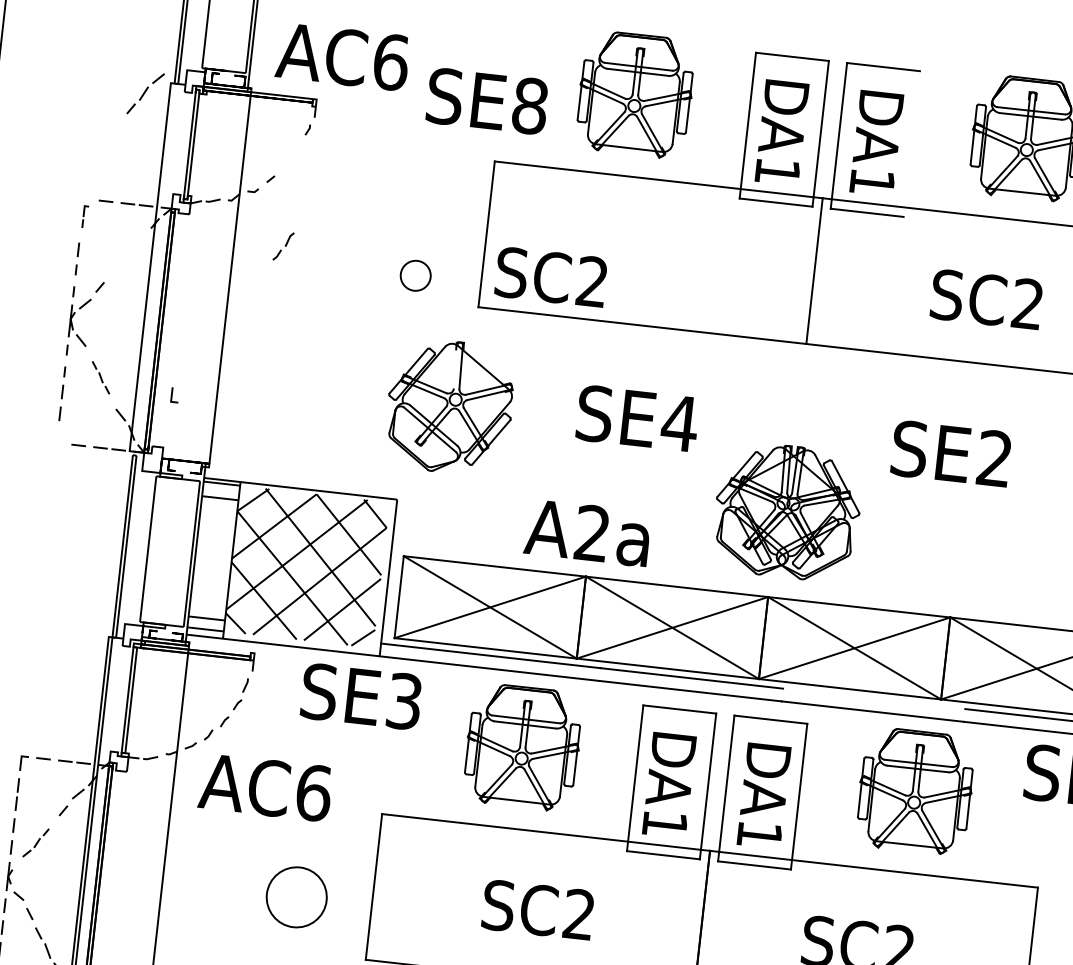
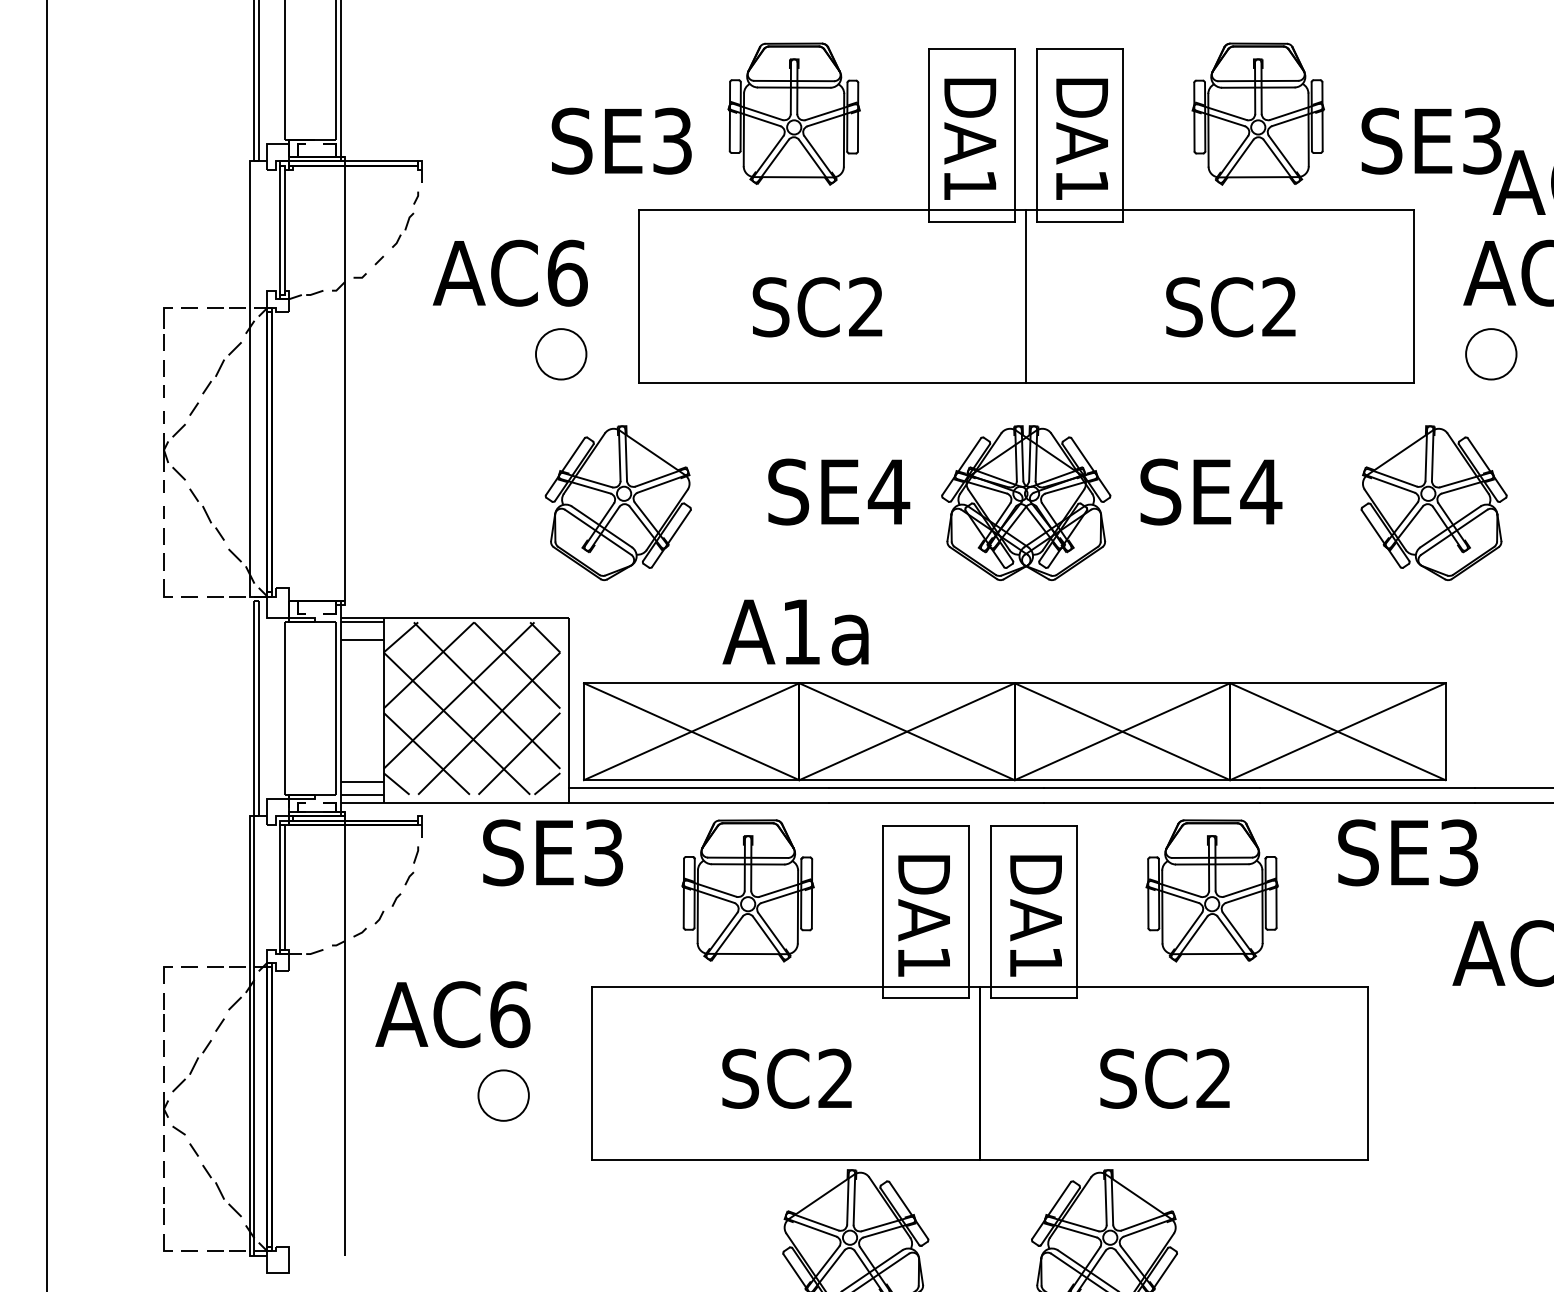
text: (342, 56) -> (509, 272), moved
part: (145, 94) -> (221, 368), moved
text: (530, 105) -> (672, 140), SE8 -> SE3
line: (912, 144) -> (1123, 135), added
part: (85, 216) -> (167, 328), size x1.67
part: (284, 245) -> (403, 229), moved
circle: (415, 275) -> (560, 354), size x1.43
text: (551, 277) -> (817, 307), moved
line: (455, 366) -> (619, 454), added
part: (100, 377) -> (206, 514), size x1.43
line: (172, 395) -> (164, 588), moved
text: (995, 458) -> (1261, 491), SE2 -> SE4
part: (787, 511) -> (1026, 502), moved
text: (591, 532) -> (800, 631), A2a -> A1a
line: (873, 699) -> (1151, 788), added
text: (265, 787) -> (452, 1014), moved
part: (35, 843) -> (191, 1066), size x1.43
circle: (296, 897) -> (503, 1095), size x0.71

